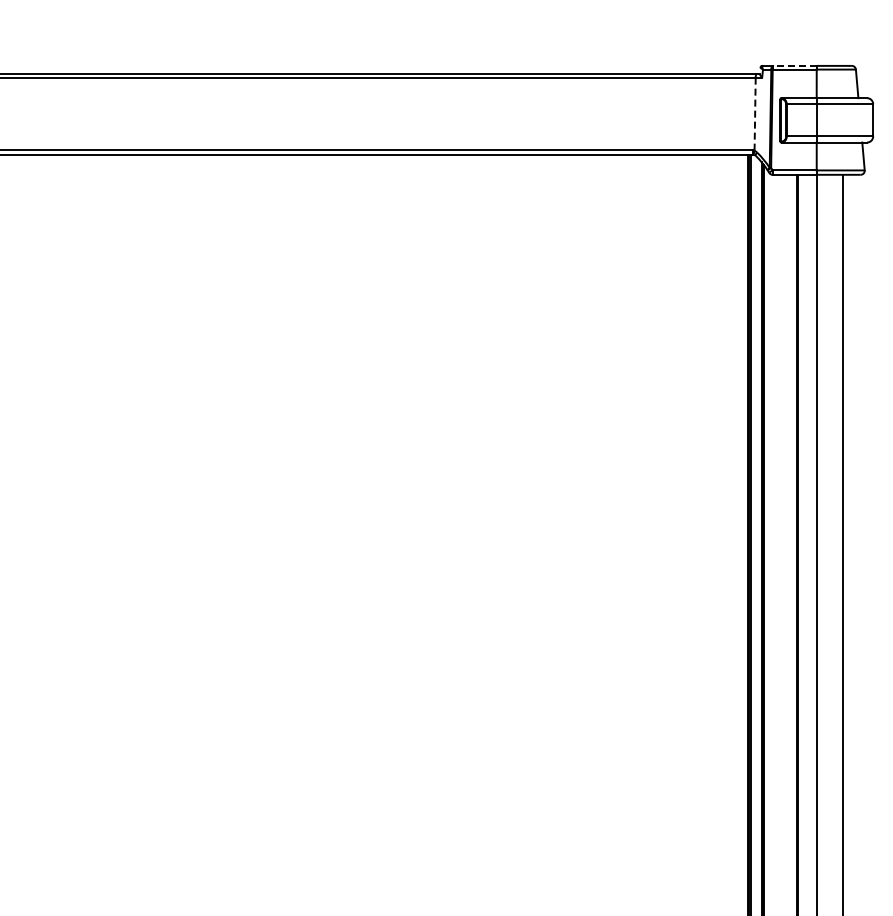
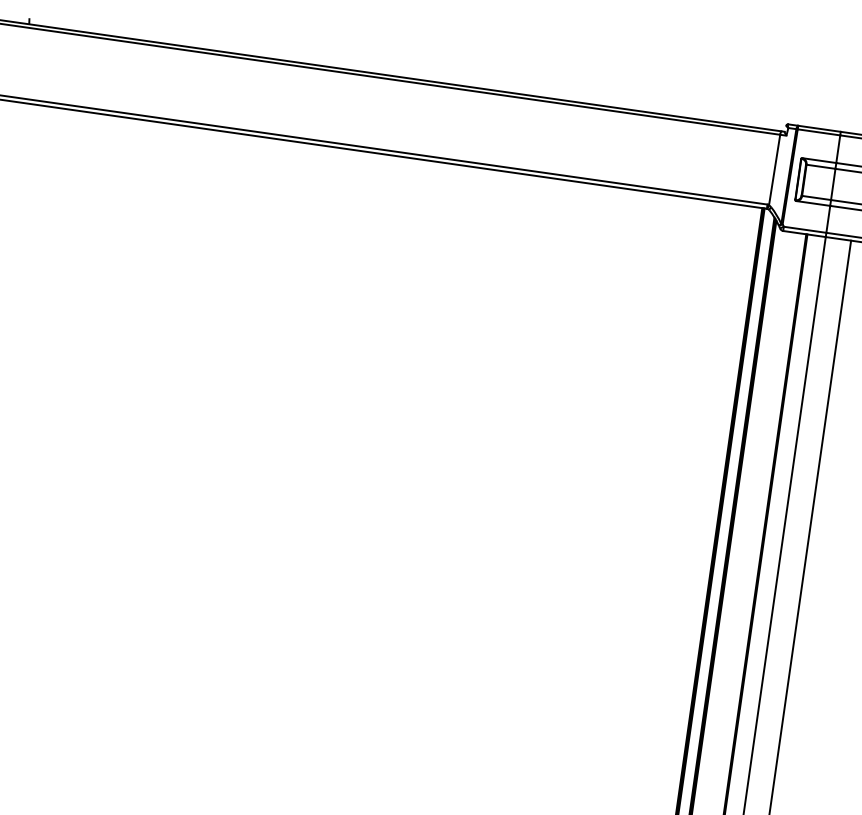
line: (794, 65) -> (819, 128), dashed -> solid
line: (755, 114) -> (774, 170), dashed -> solid

